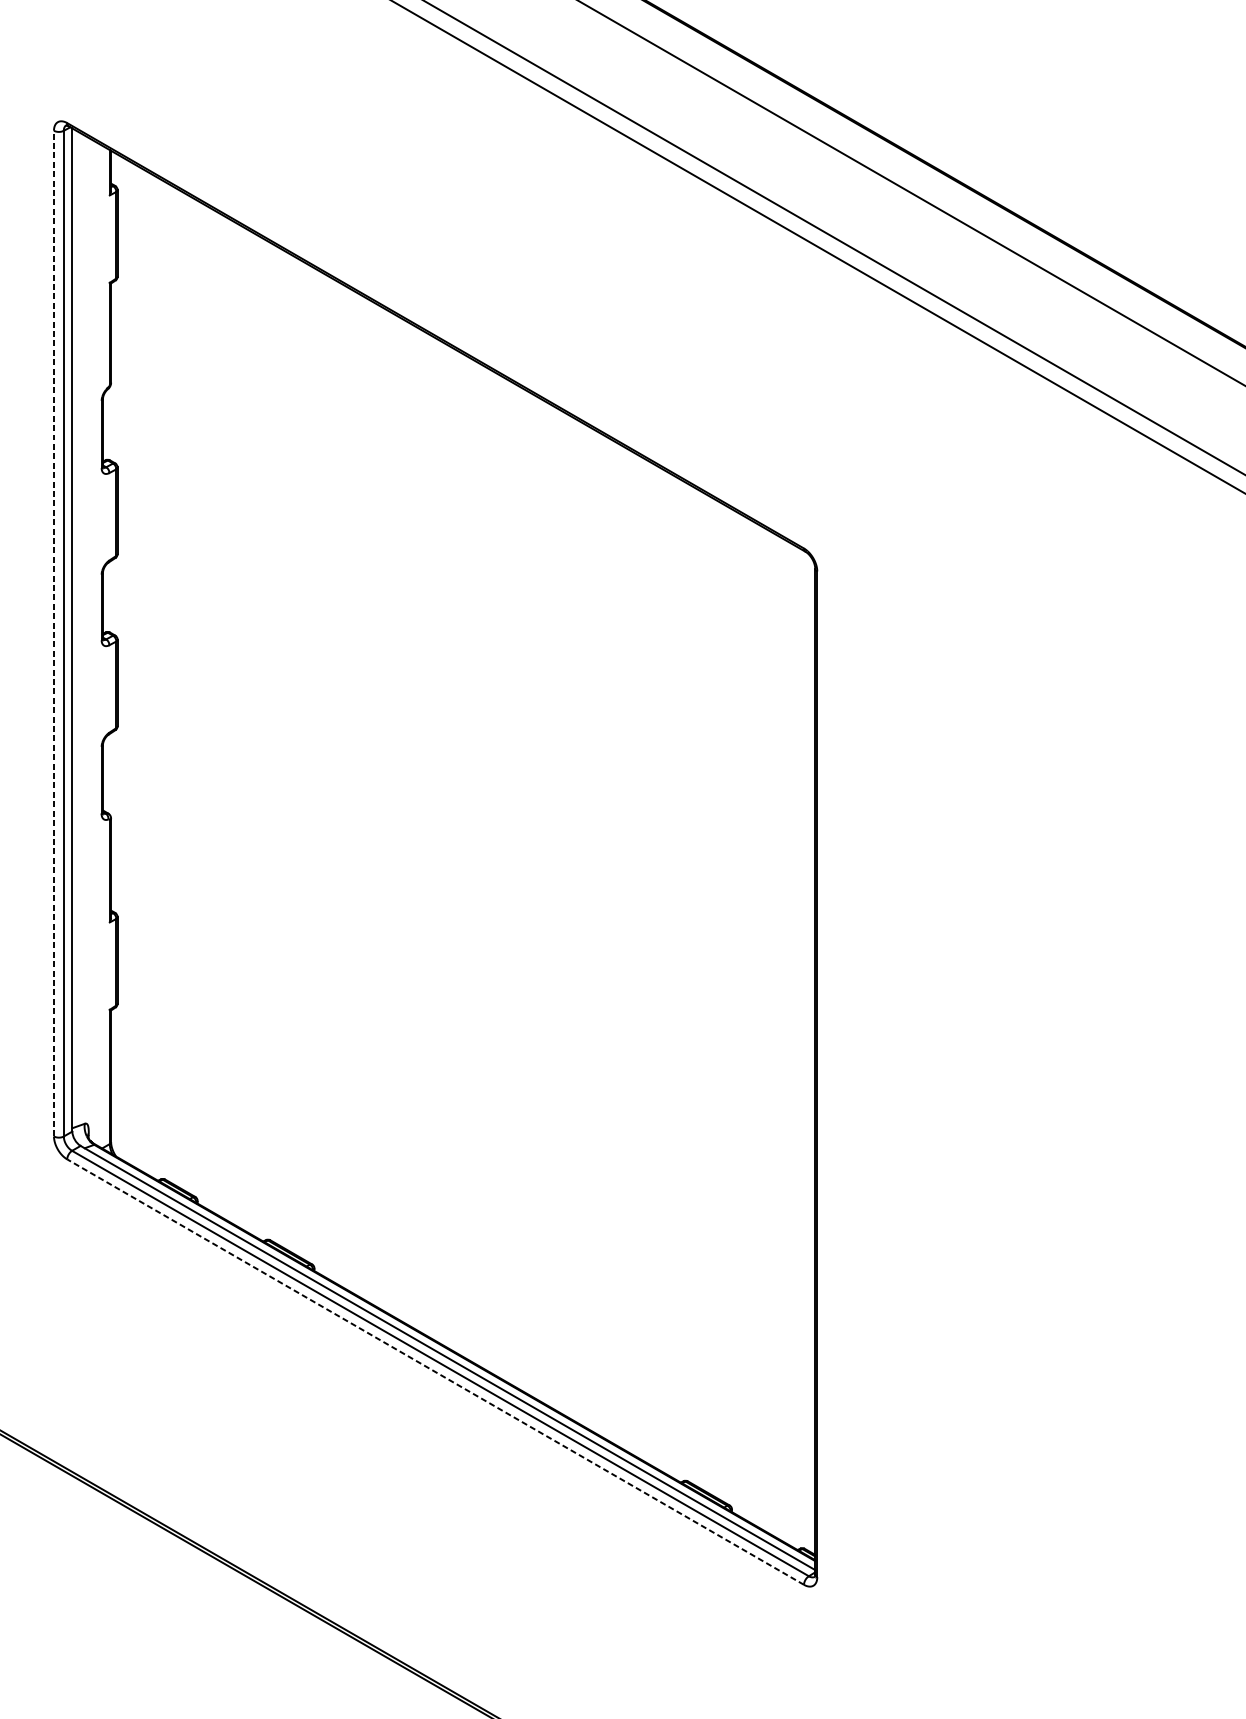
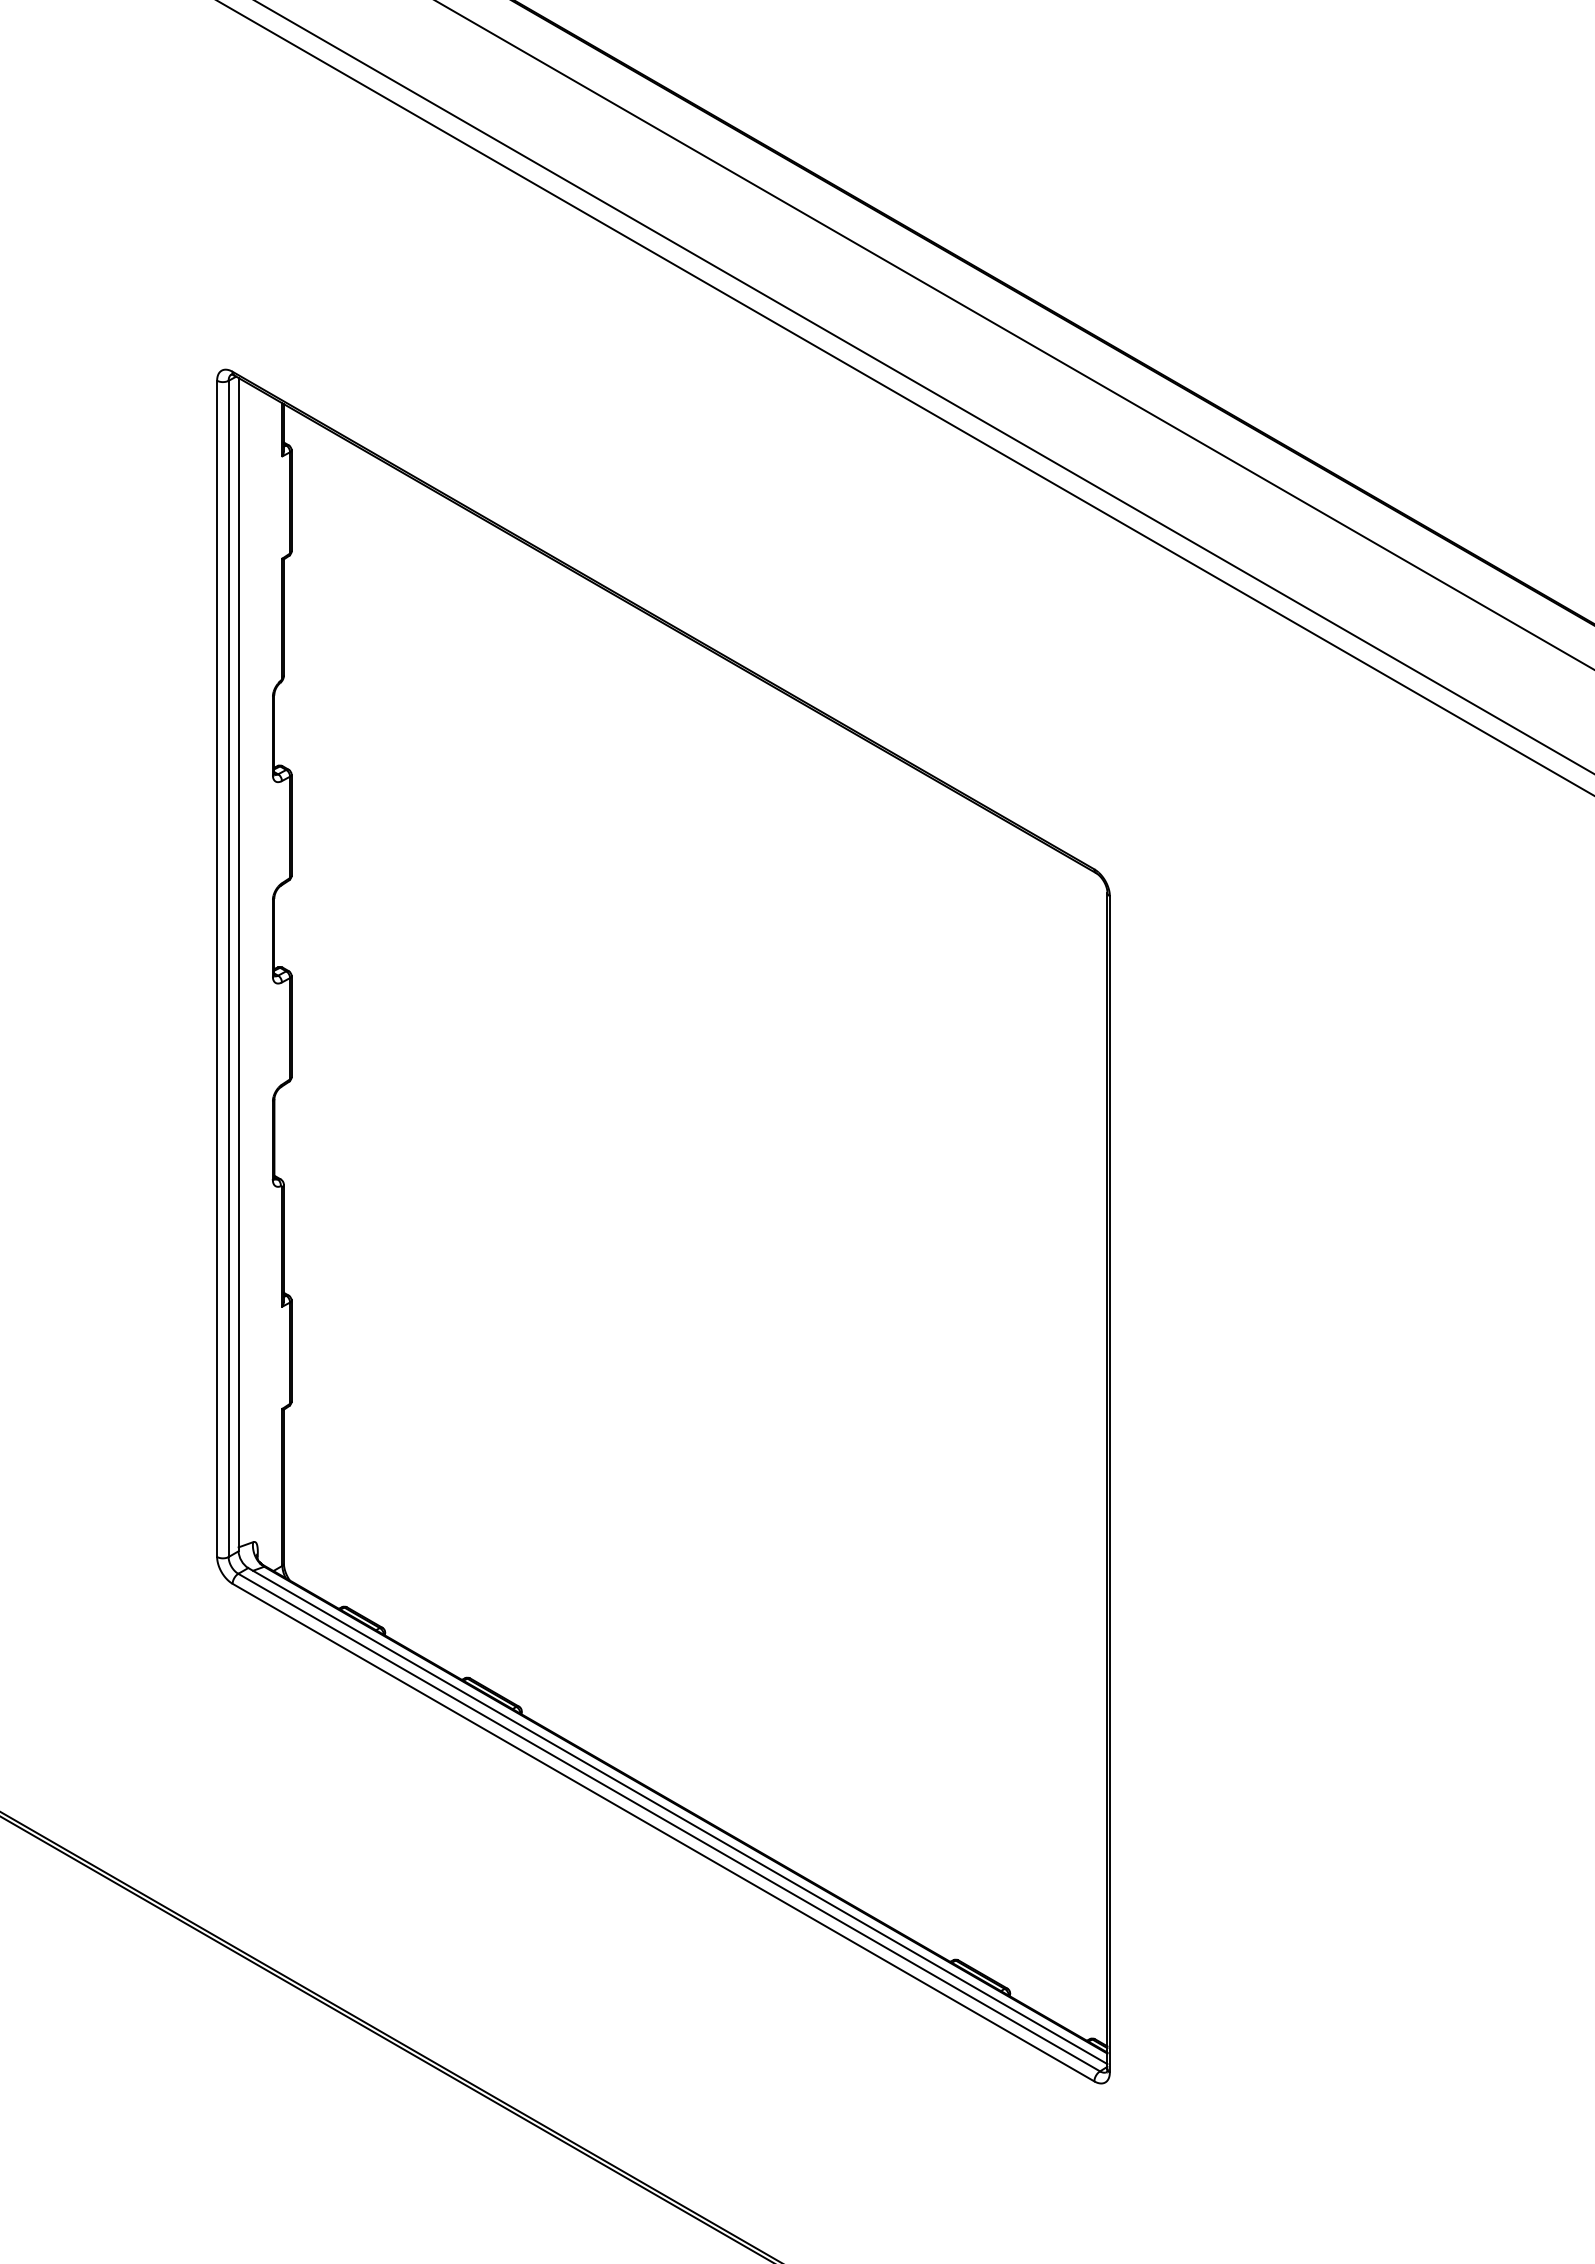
line: (54, 633) -> (217, 968), dashed -> solid
line: (435, 1372) -> (663, 1832), dashed -> solid

